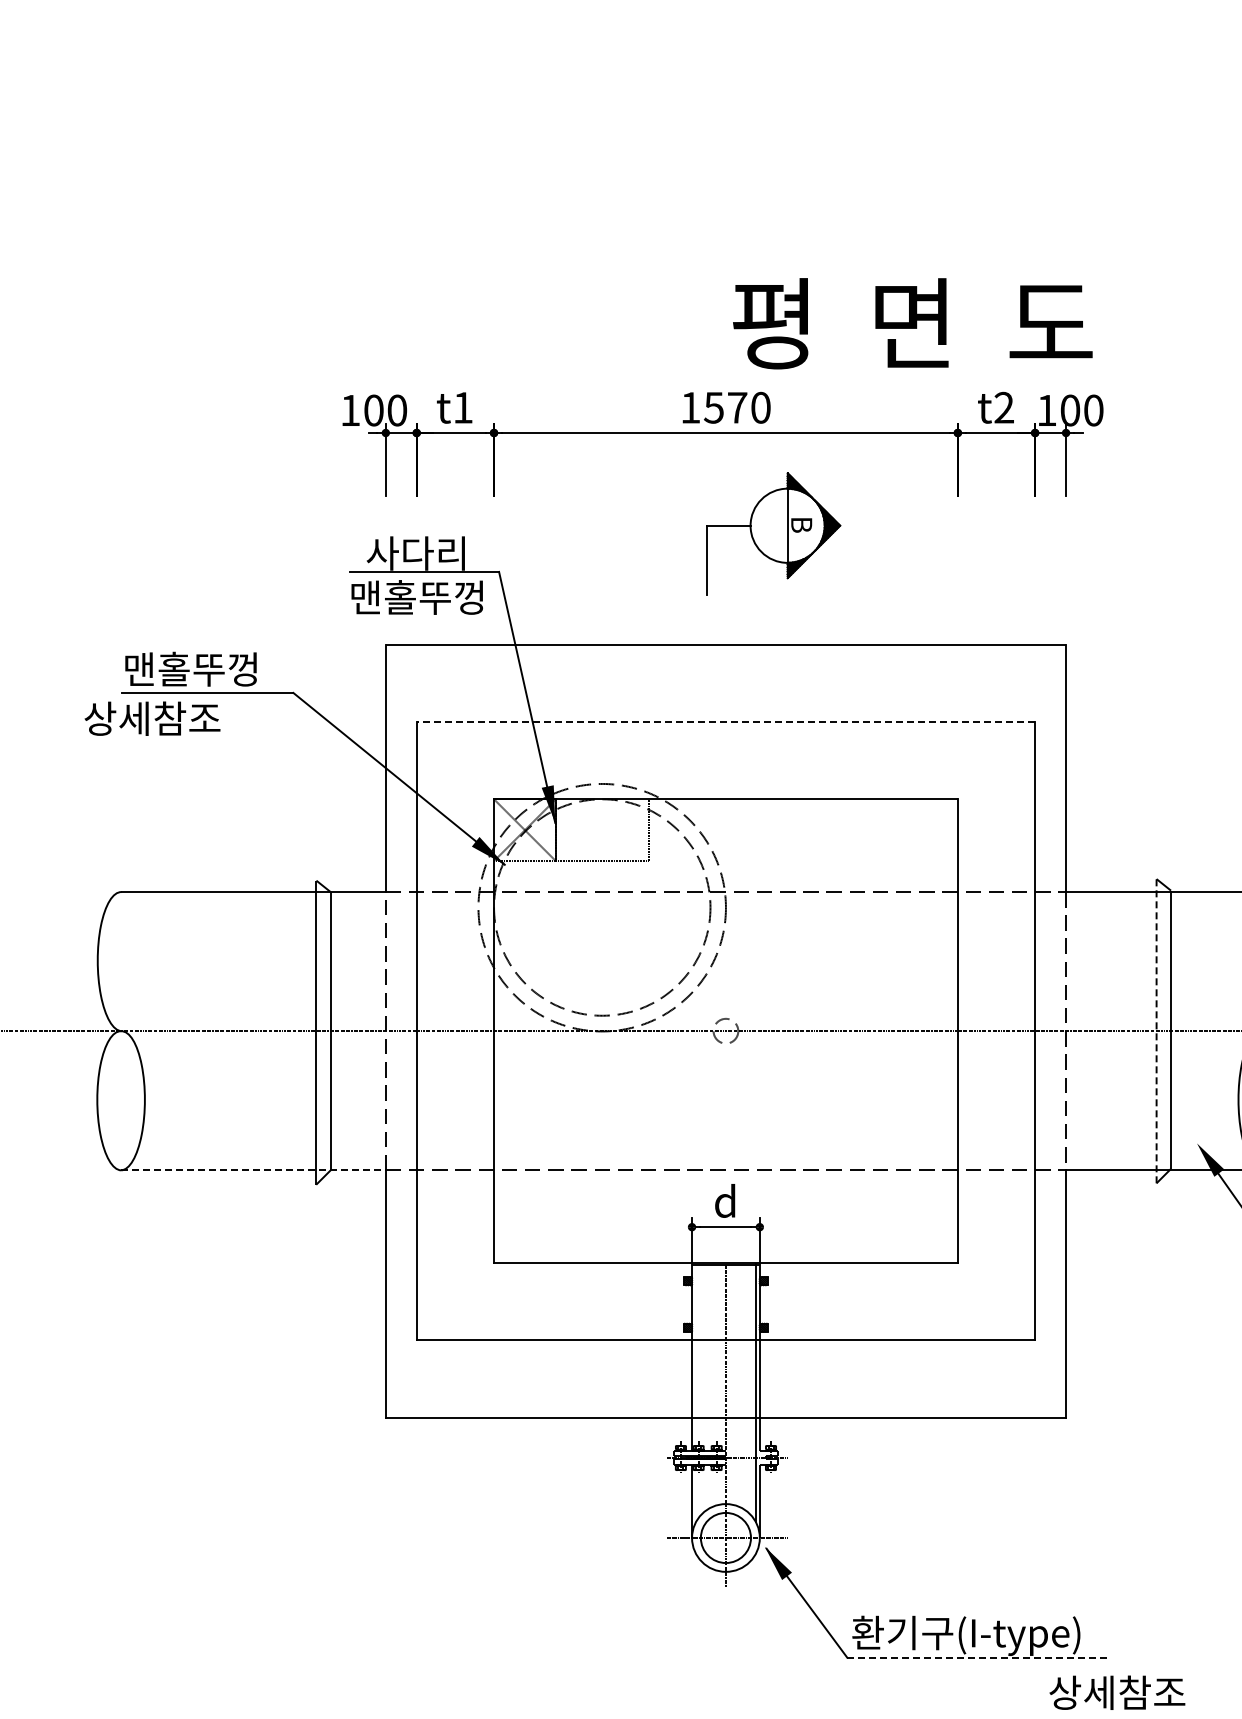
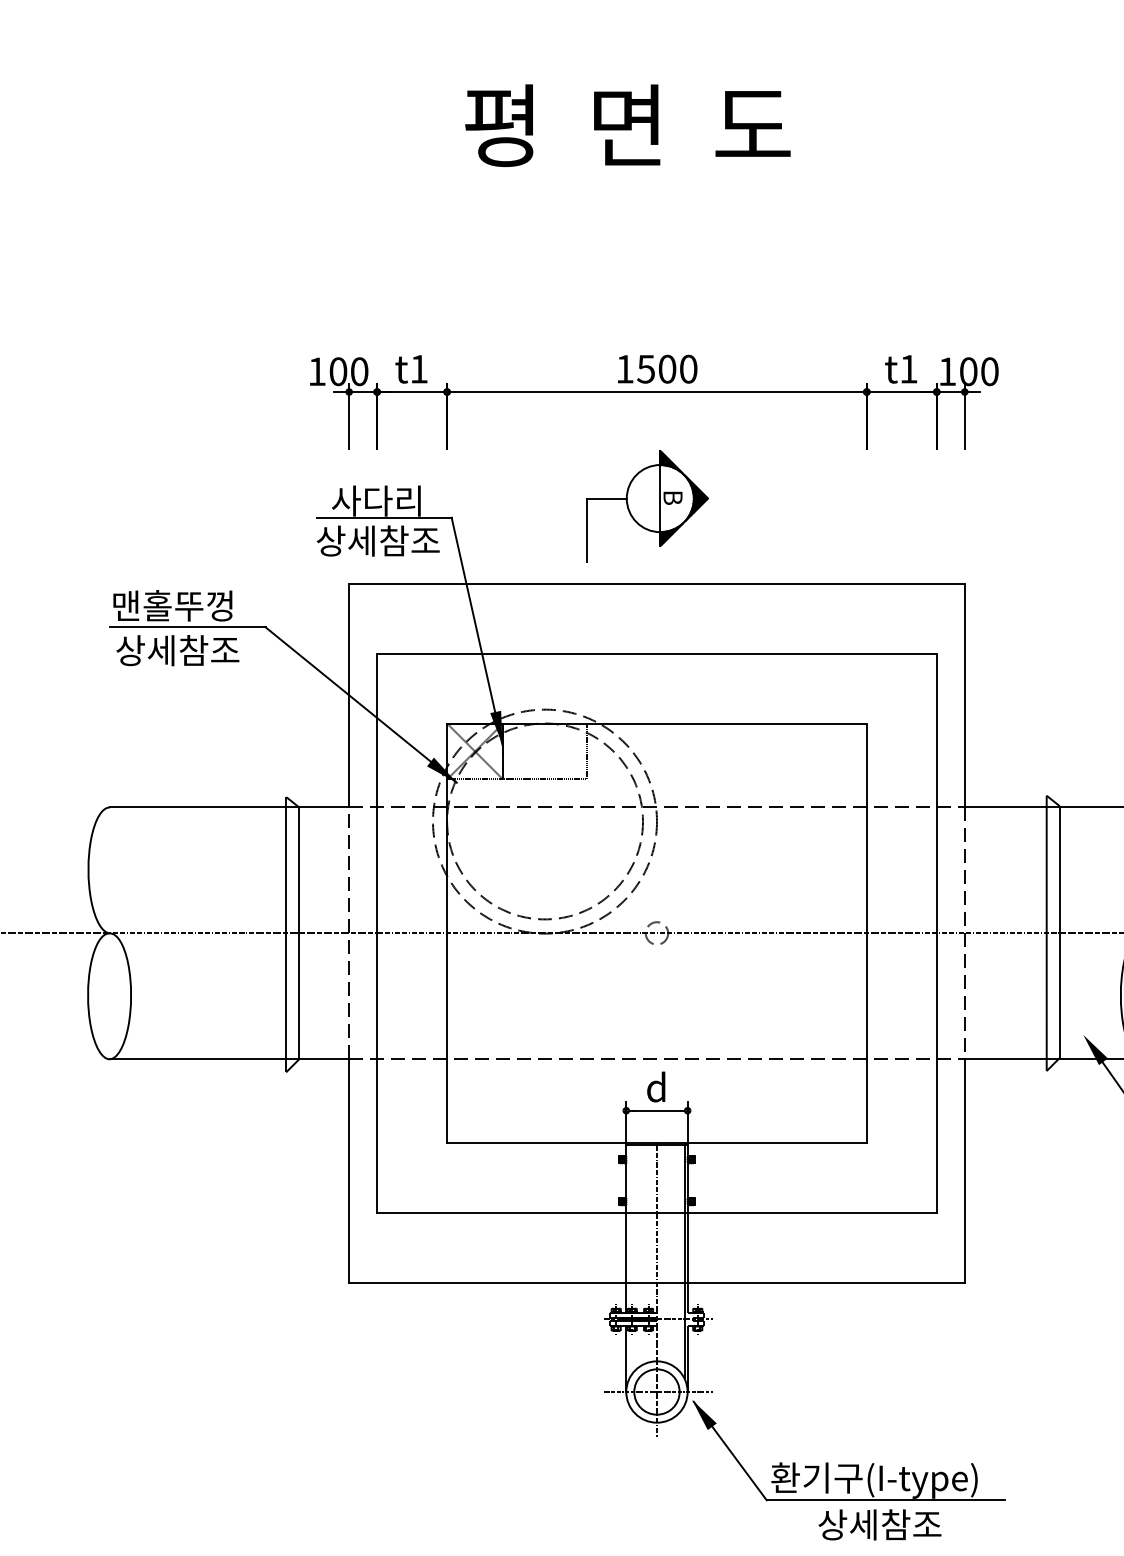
text: (912, 323) -> (627, 125), moved
text: (737, 407) -> (667, 368), 1570 -> 1500
text: (1003, 407) -> (908, 368), t2 -> t1
part: (773, 533) -> (647, 505), moved
text: (417, 597) -> (377, 540), 맨홀뚜껑 -> 상세참조
text: (152, 718) -> (177, 650), moved
line: (725, 722) -> (656, 654), dashed -> solid
line: (1156, 1030) -> (1046, 932), dashed -> solid
line: (253, 1170) -> (229, 1059), dashed -> solid
line: (978, 1657) -> (885, 1500), dashed -> solid
text: (1117, 1692) -> (880, 1524), moved

